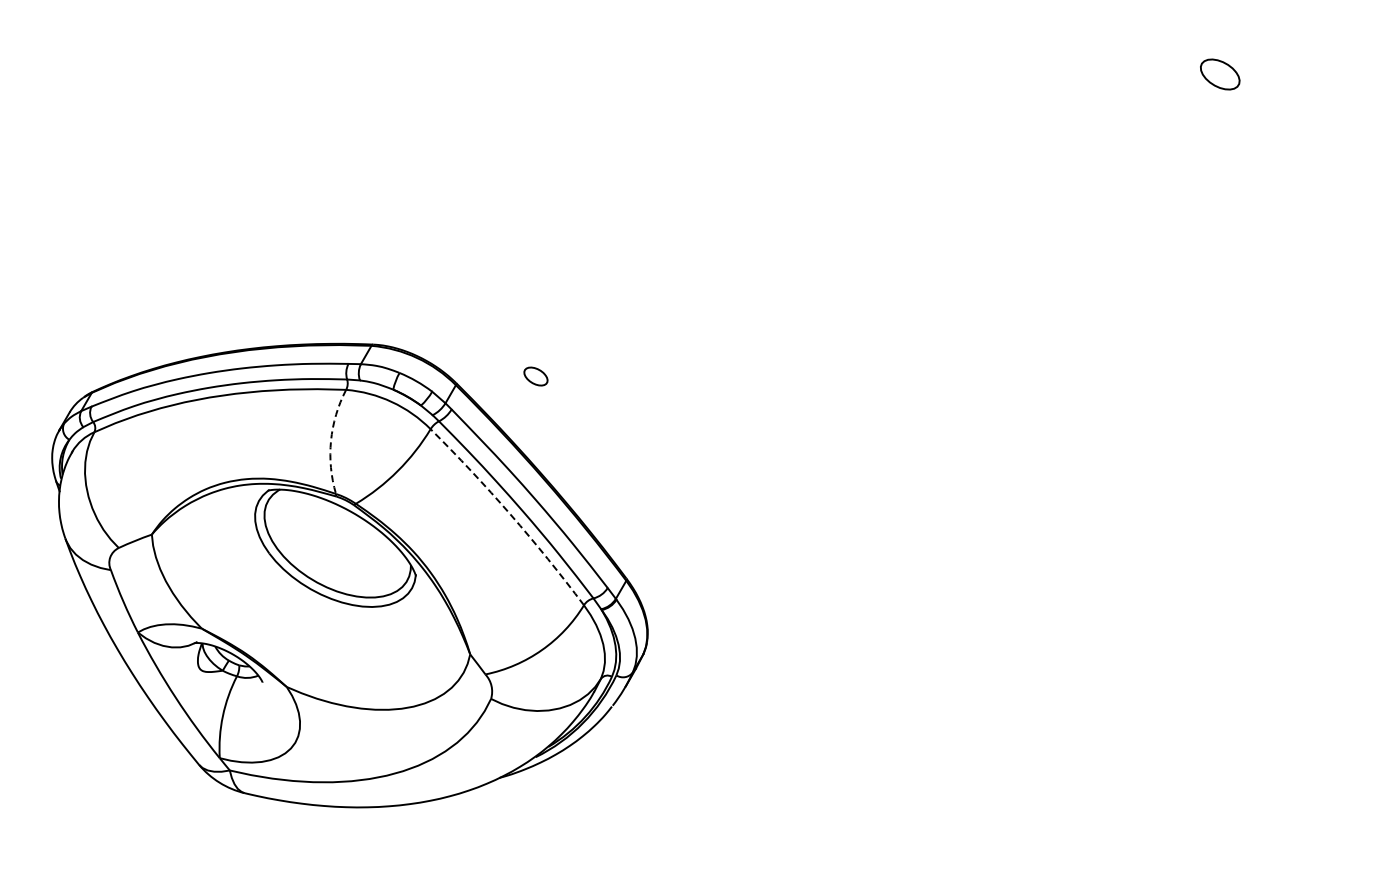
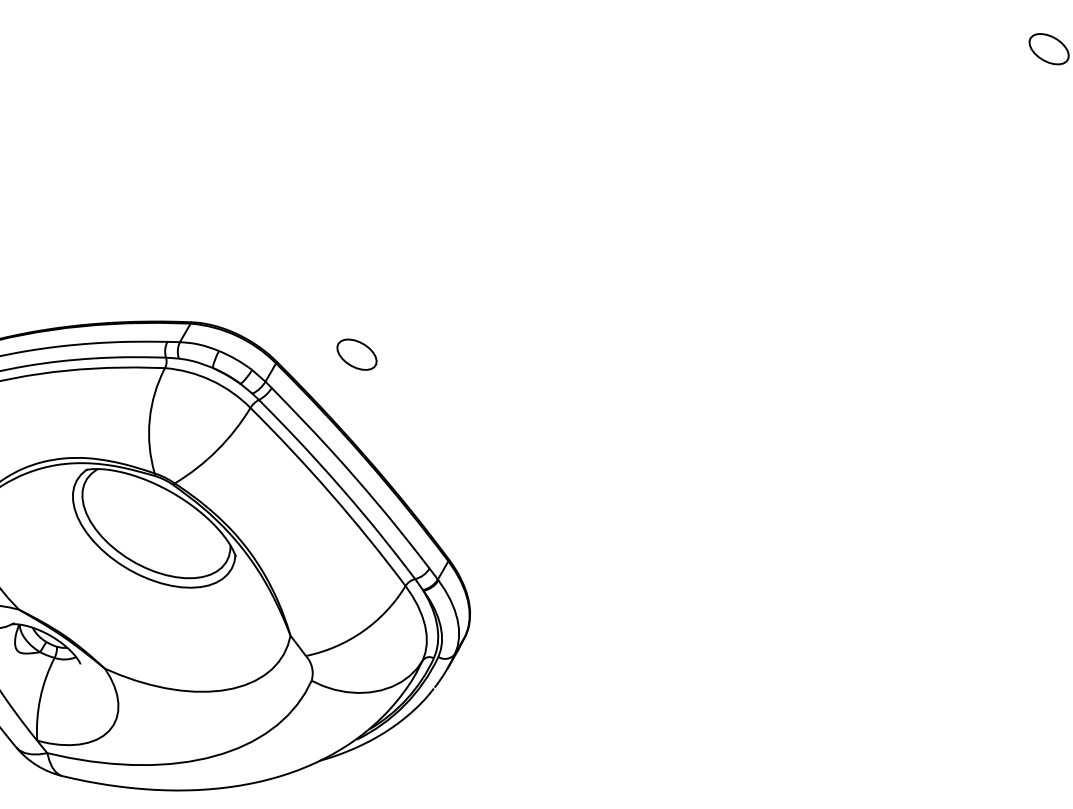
part: (535, 376) -> (356, 354), size x1.67
arc: (331, 440) -> (150, 419), dashed -> solid
arc: (510, 514) -> (331, 494), dashed -> solid

